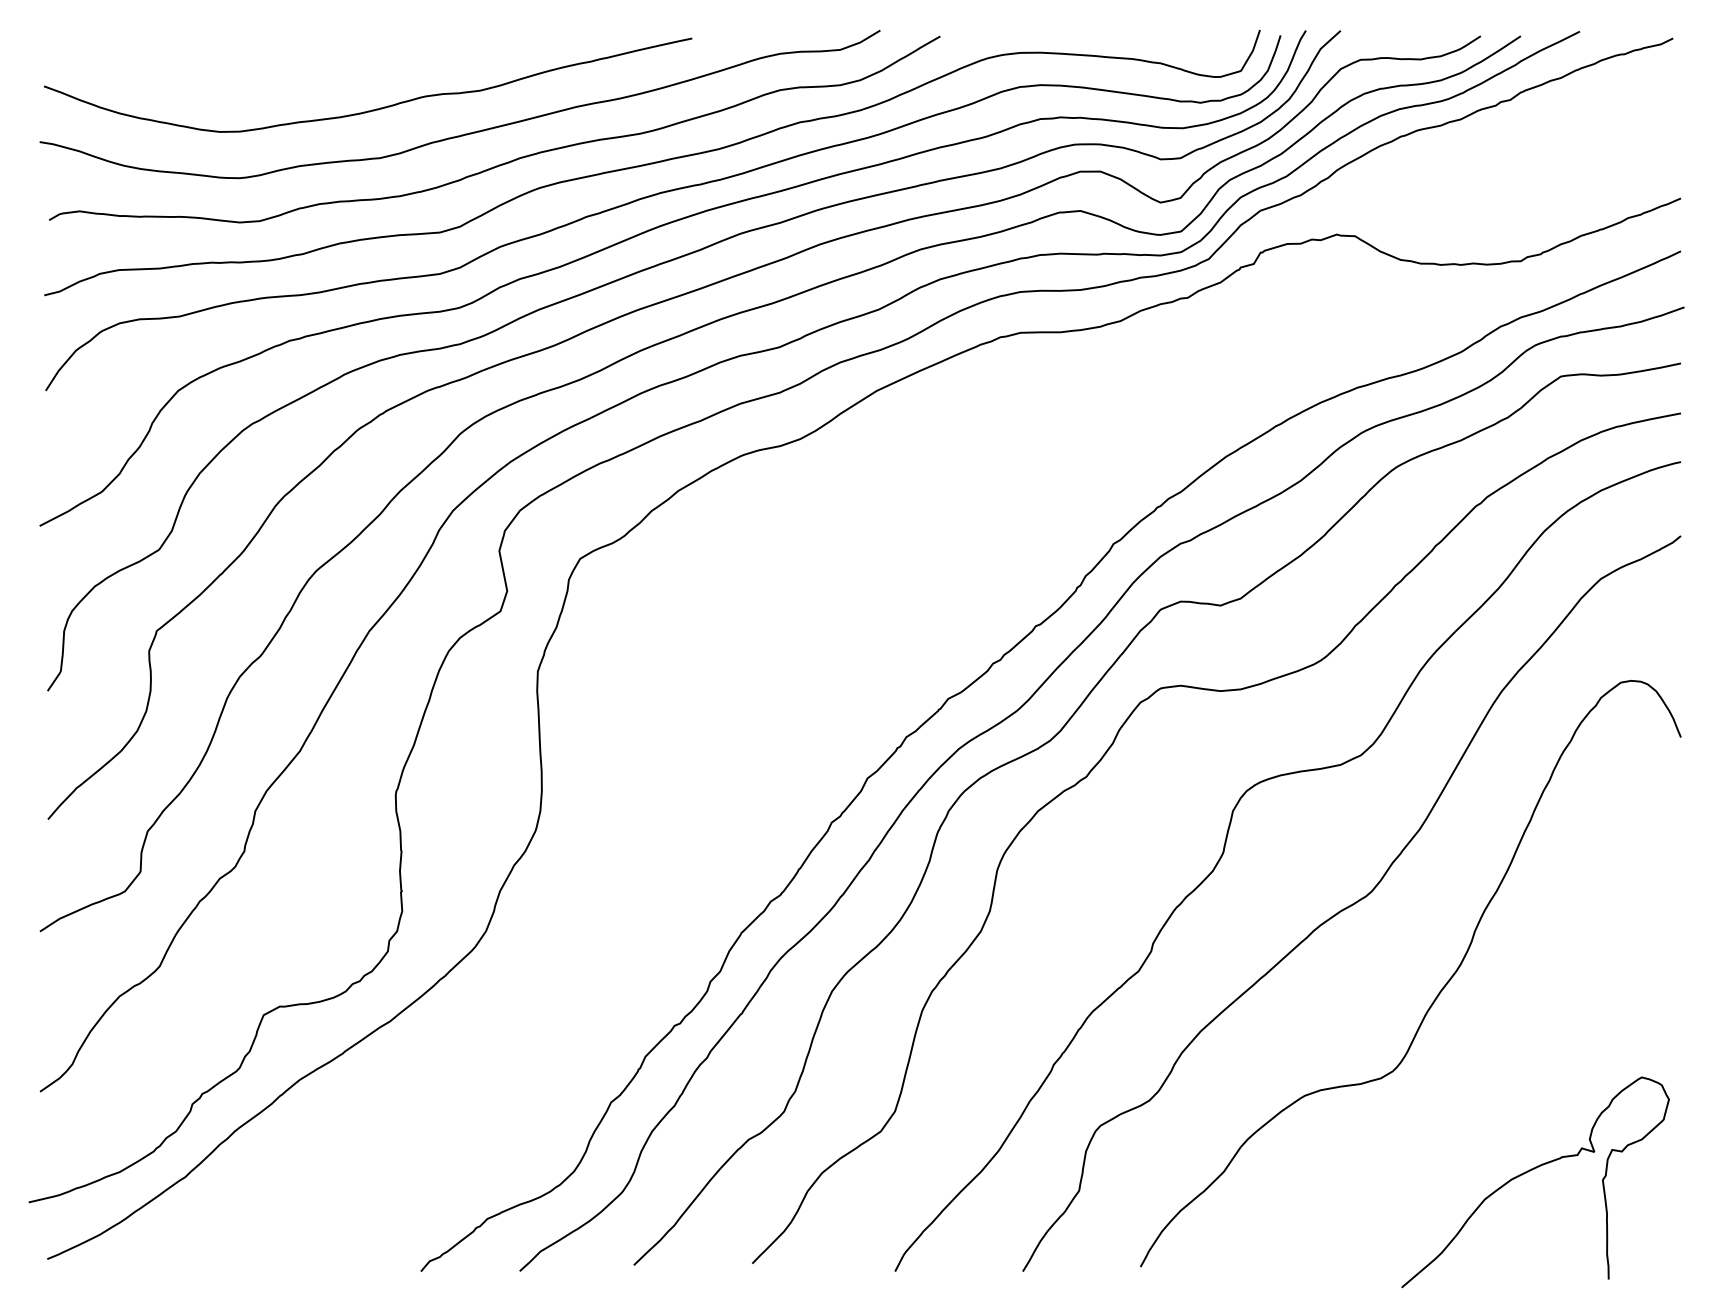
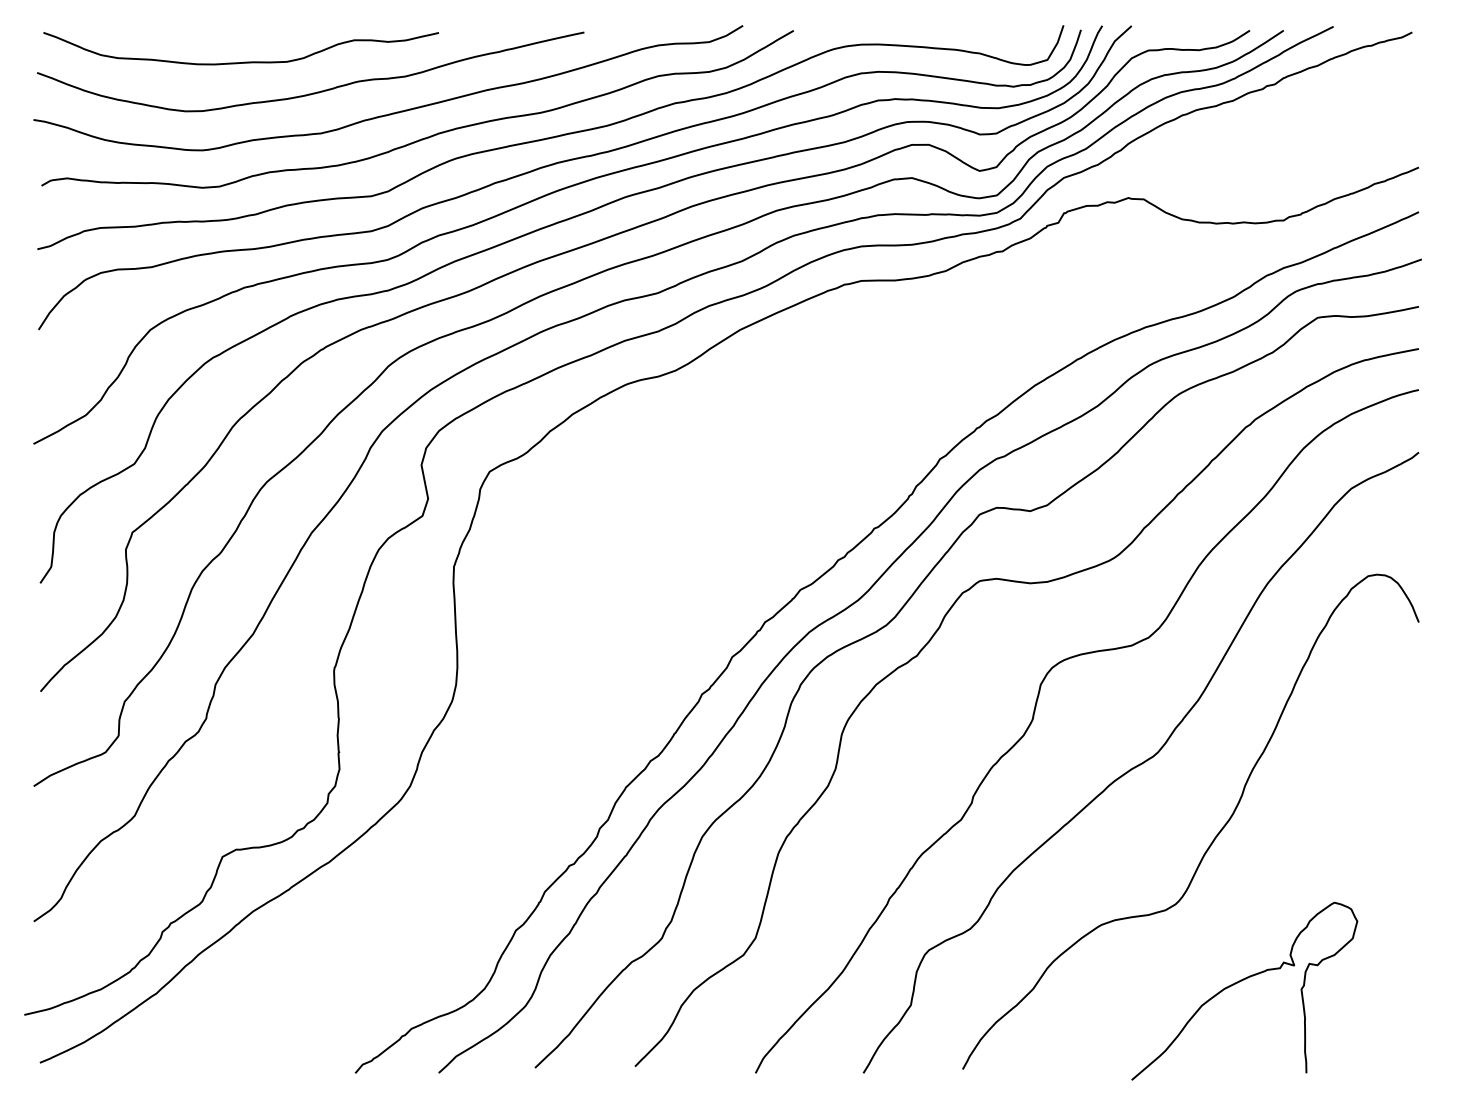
curve: (285, 73) -> (240, 62), added
curve: (1530, 1171) -> (1240, 982), moved

